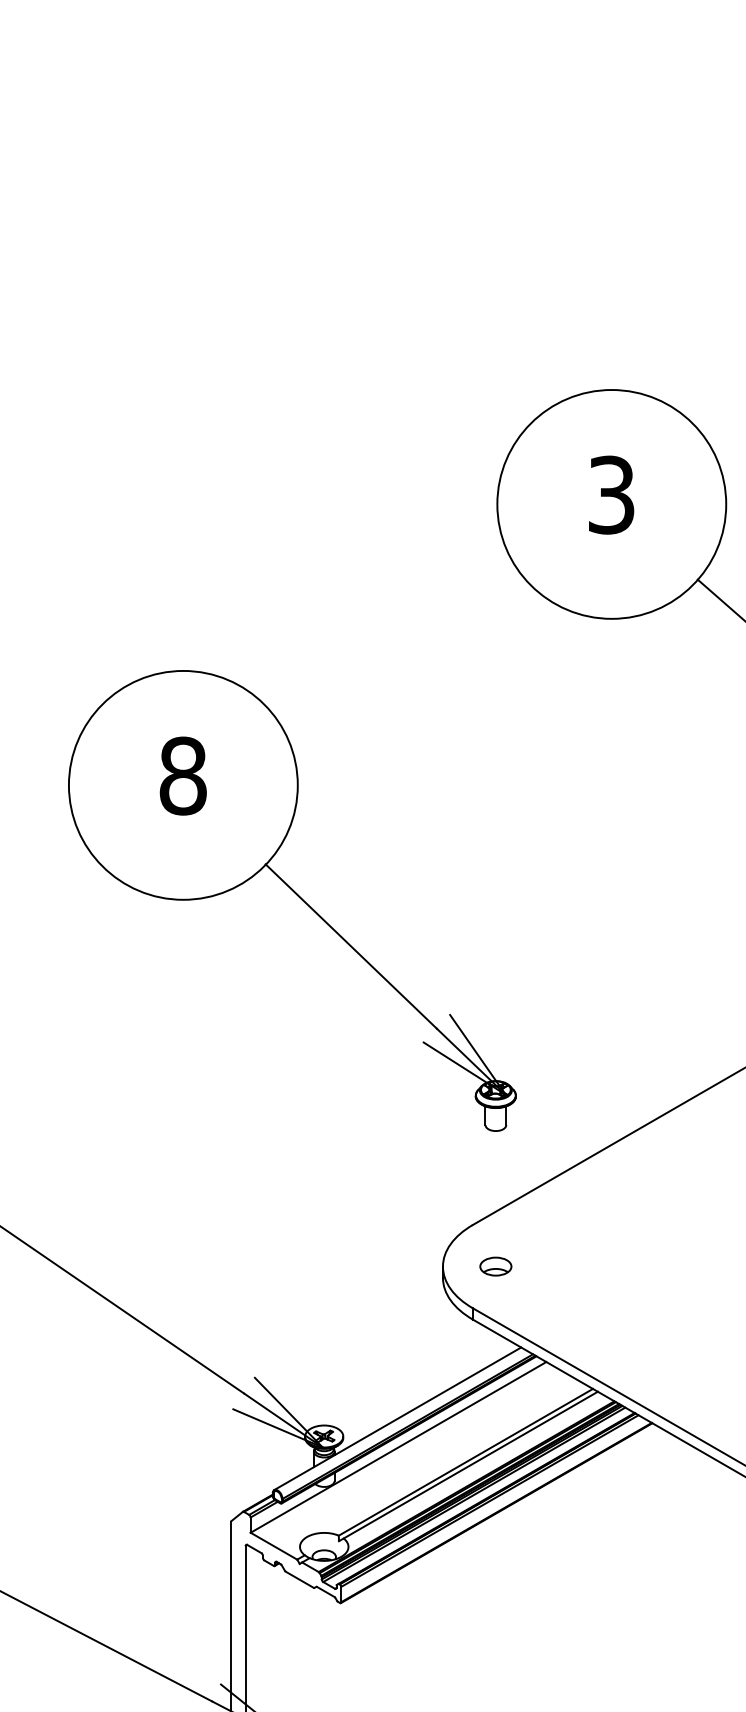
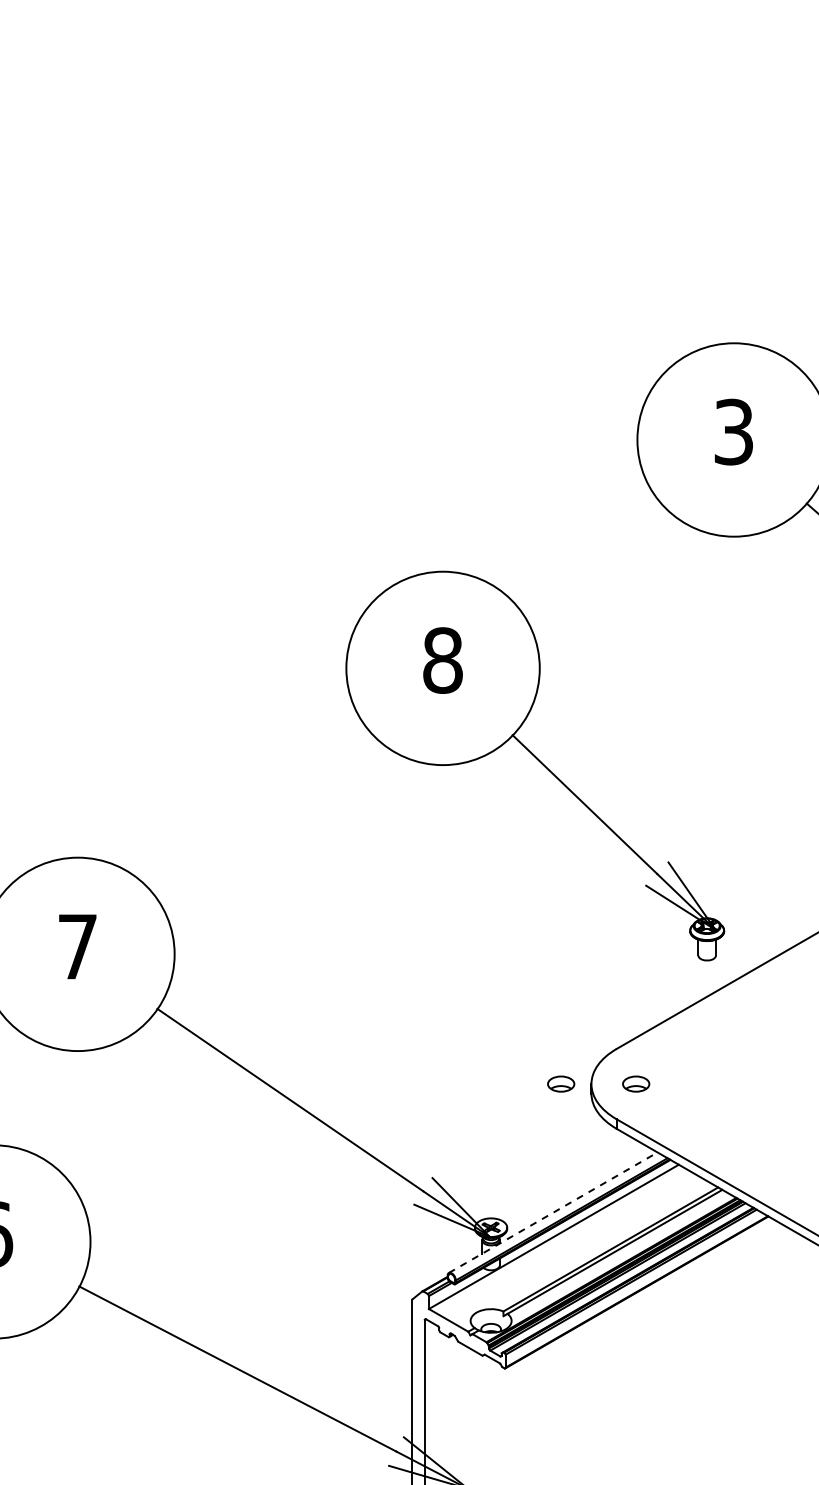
part: (292, 900) -> (535, 765), moved
part: (407, 1265) -> (561, 1083), added
line: (398, 1418) -> (553, 1212), solid -> dashed

